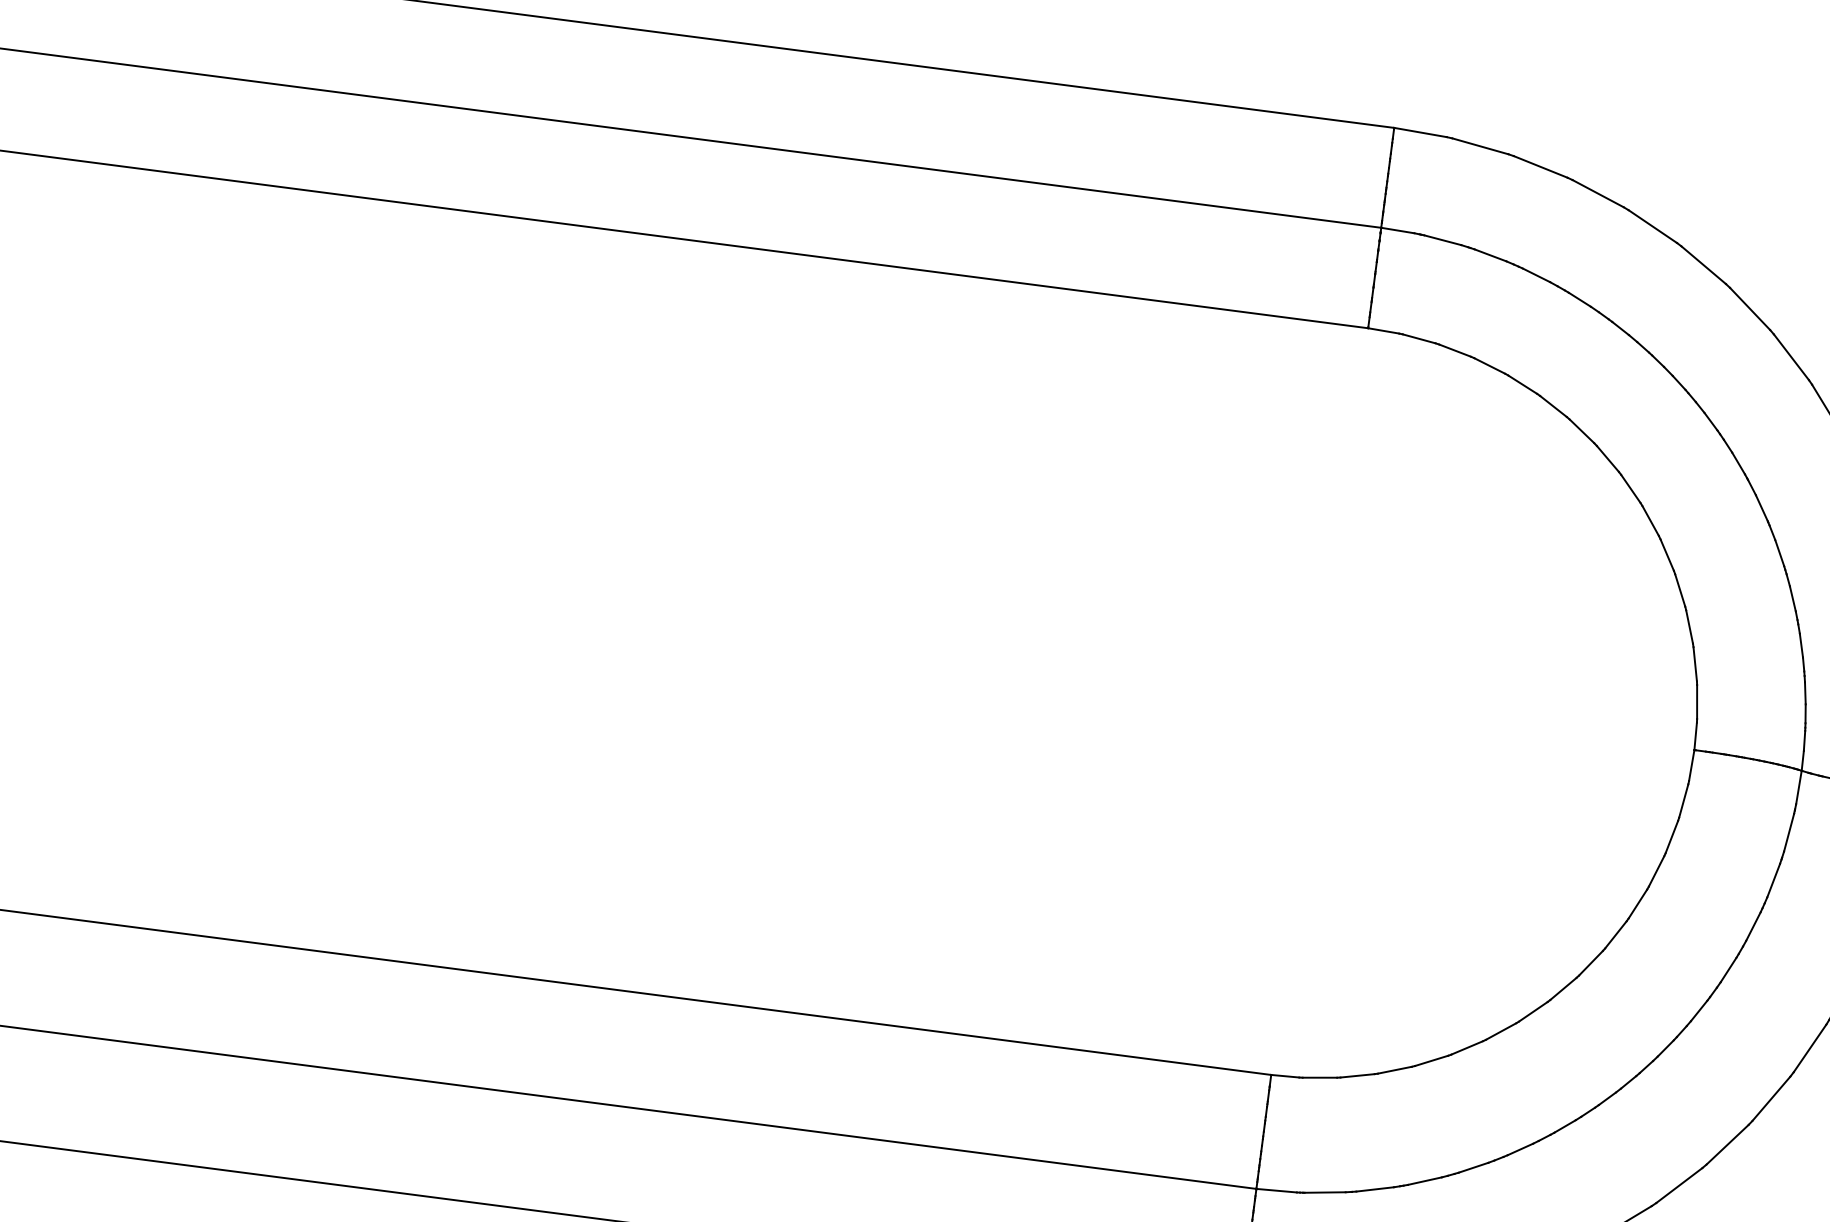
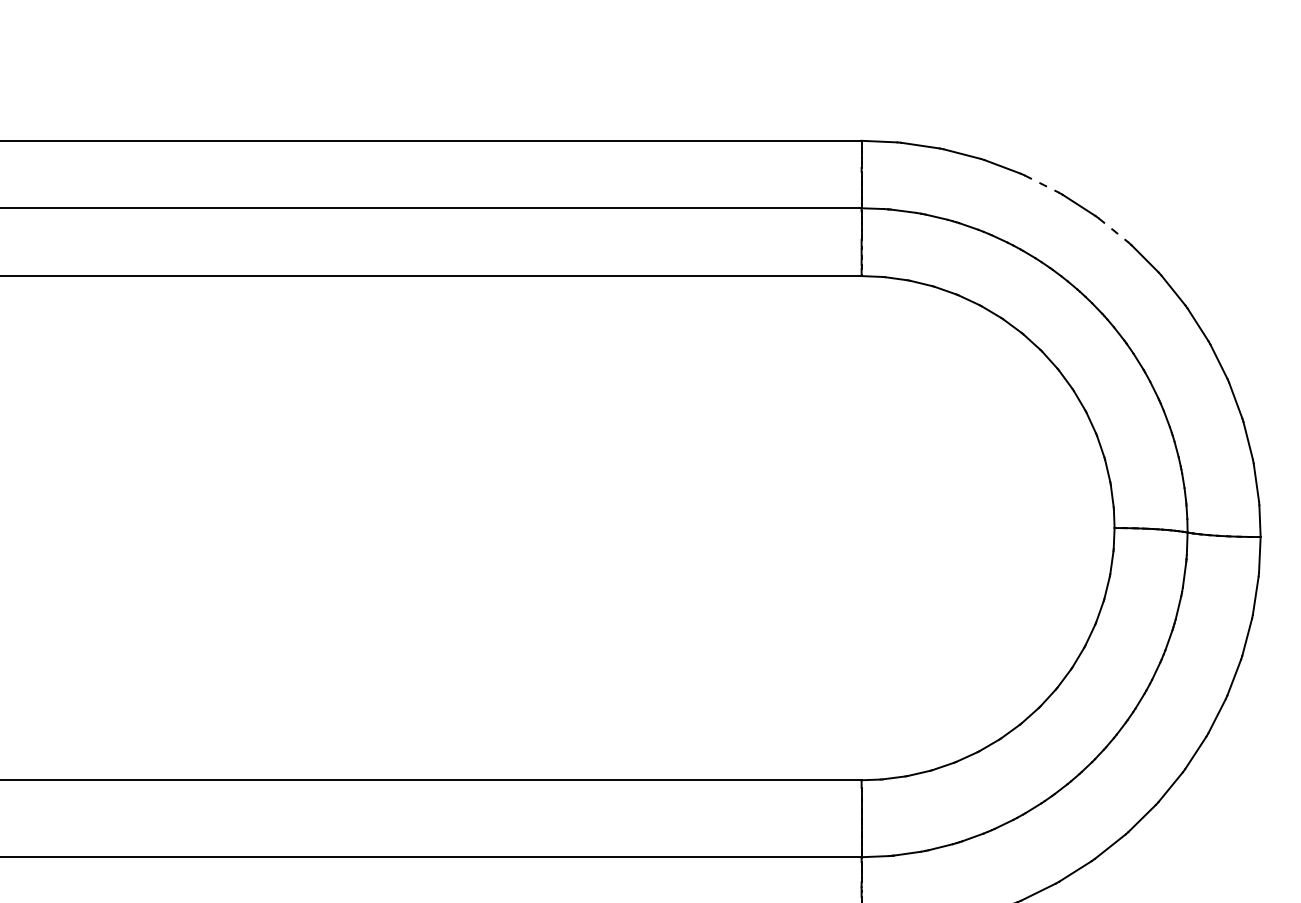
line: (1652, 227) -> (1041, 184), solid -> dashed
line: (1750, 309) -> (1113, 230), solid -> dashed

